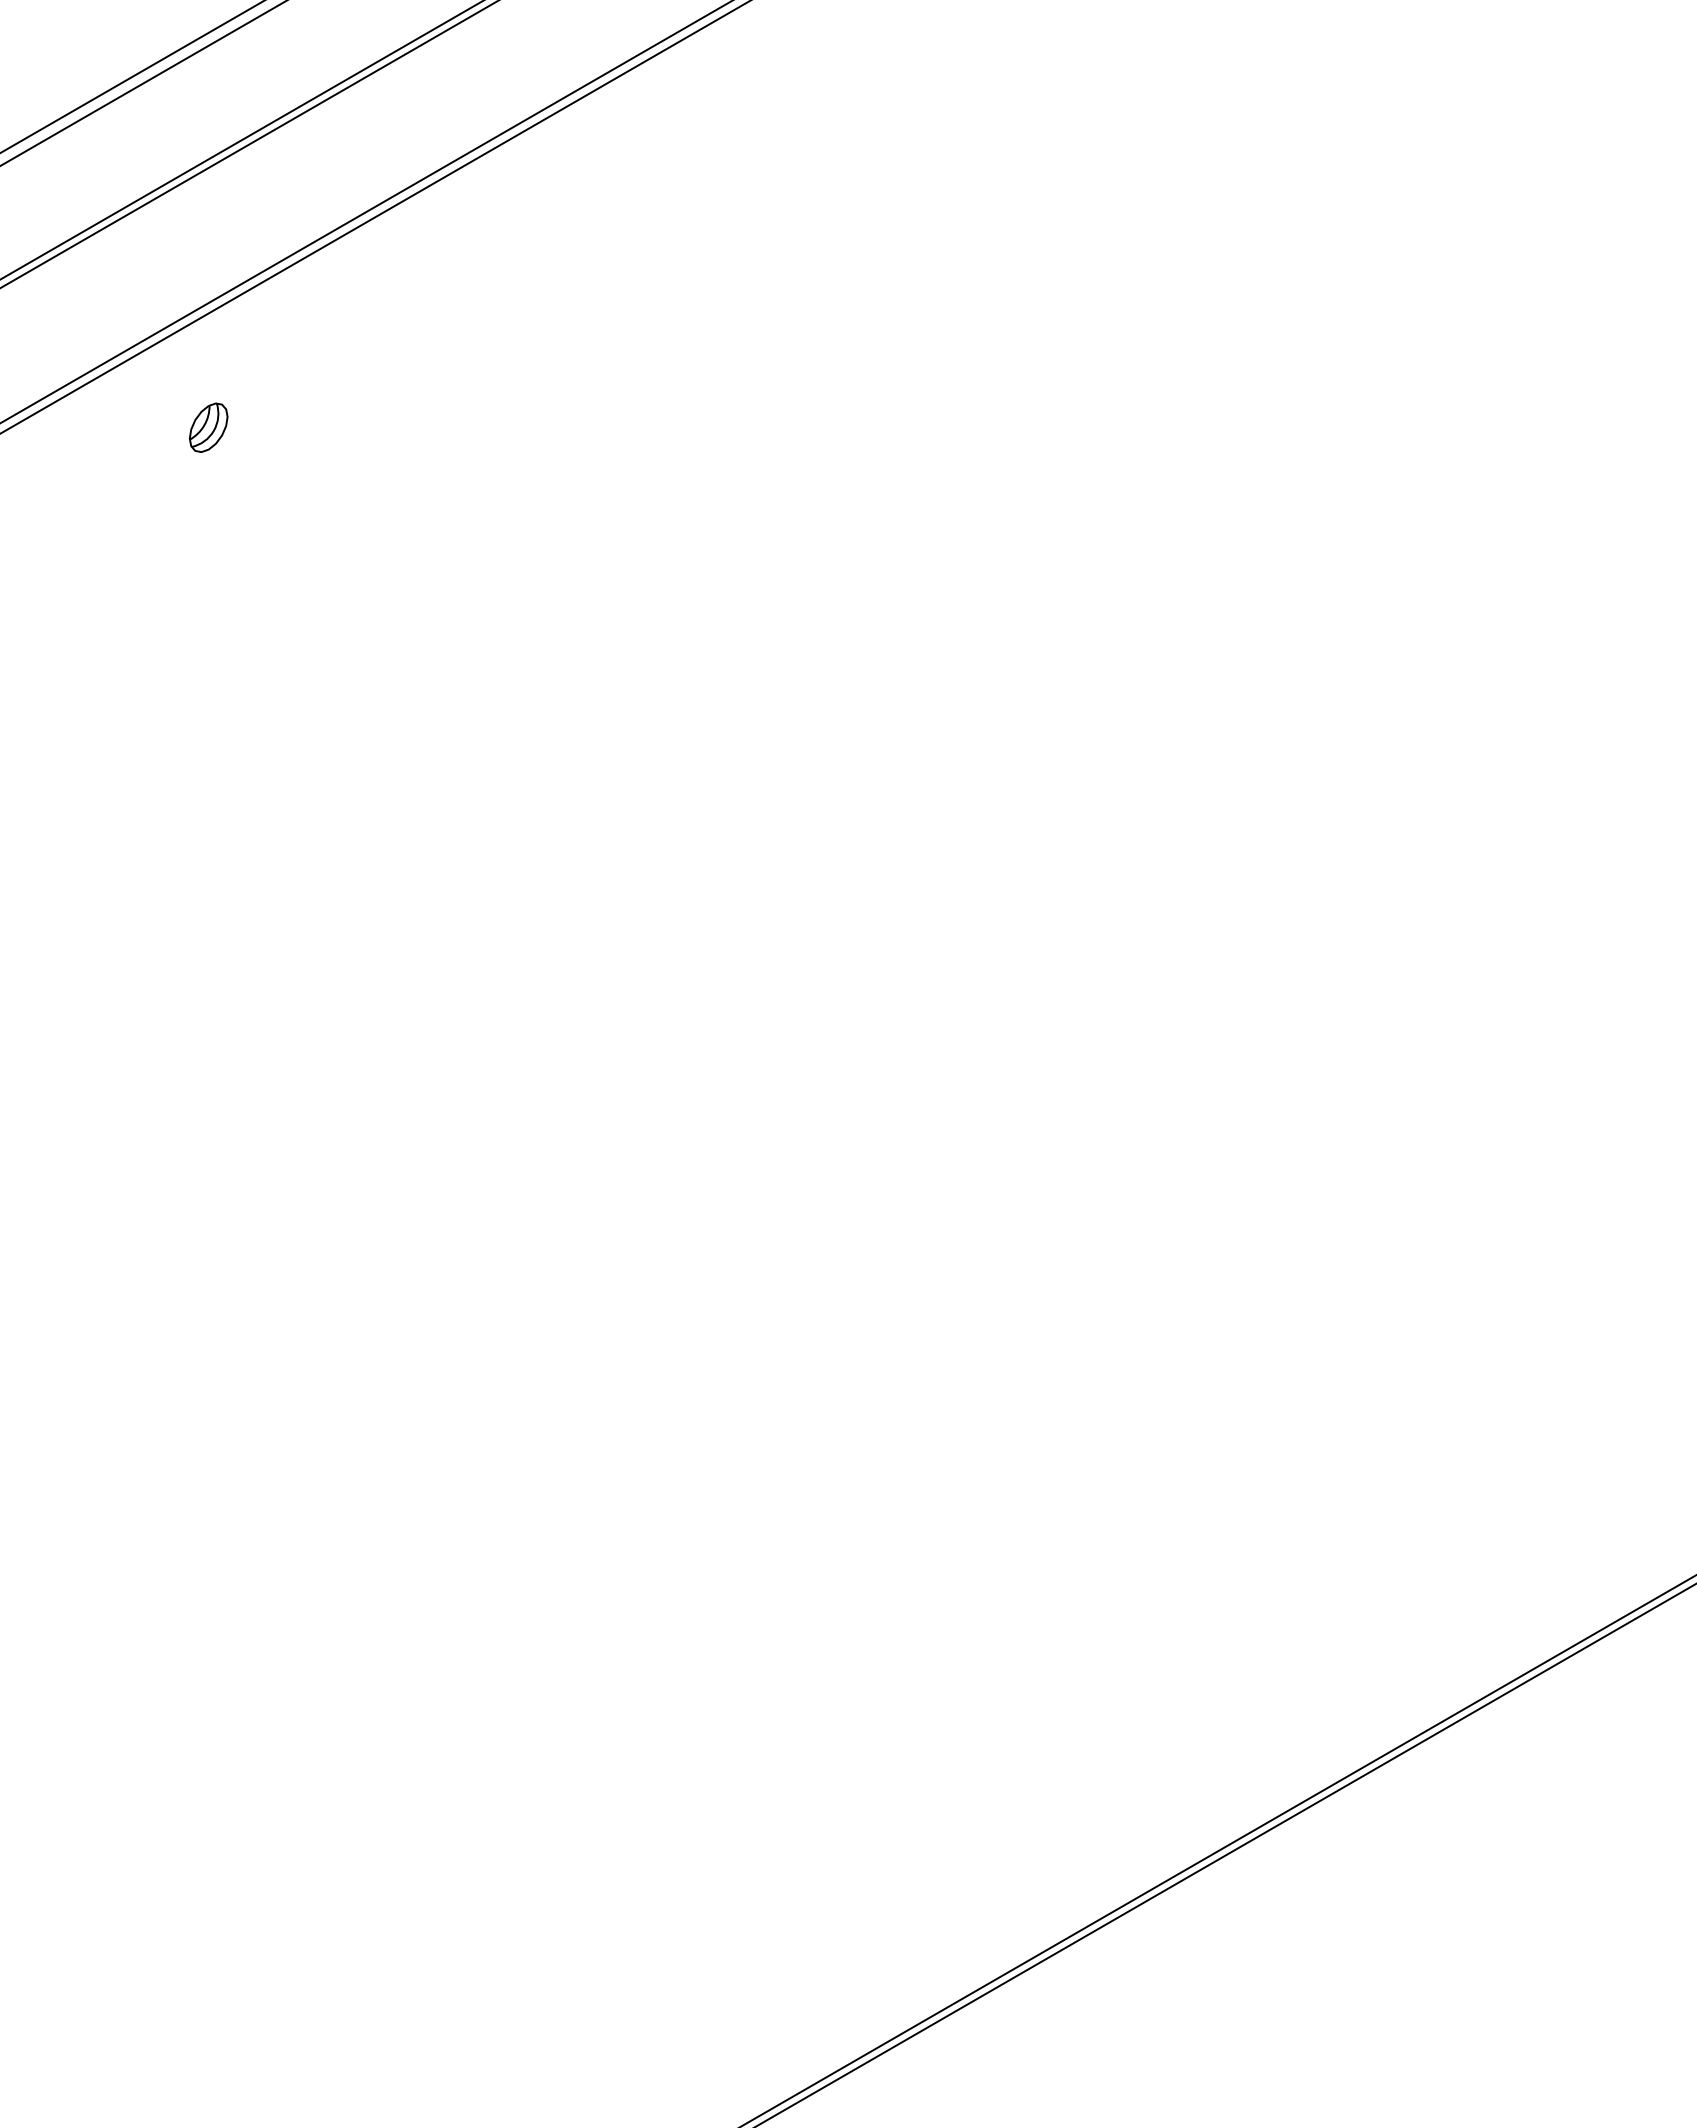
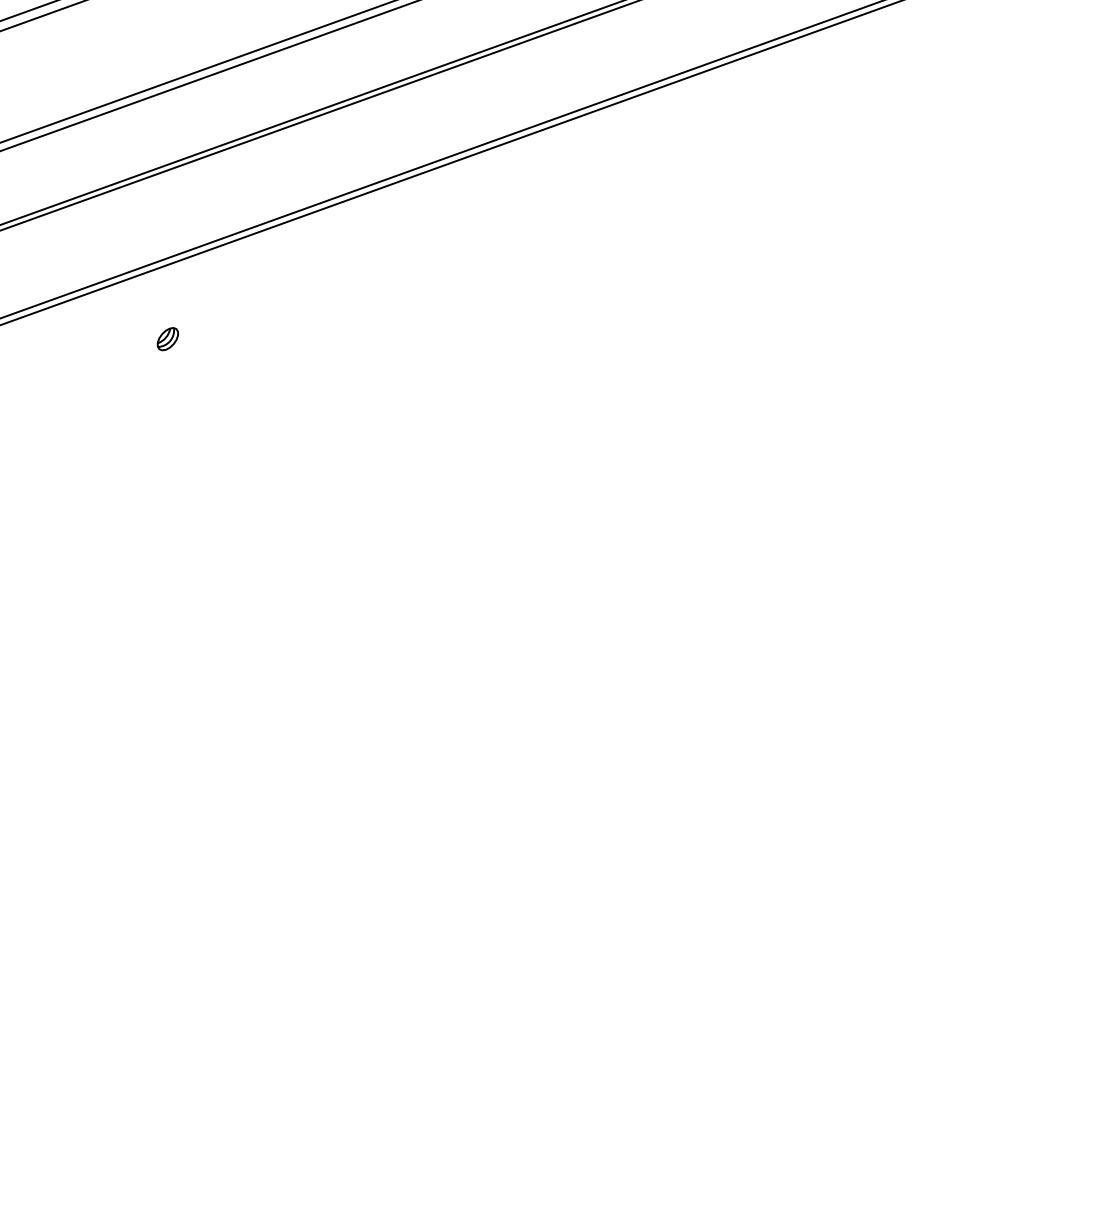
part: (208, 427) -> (167, 339), size x0.7

